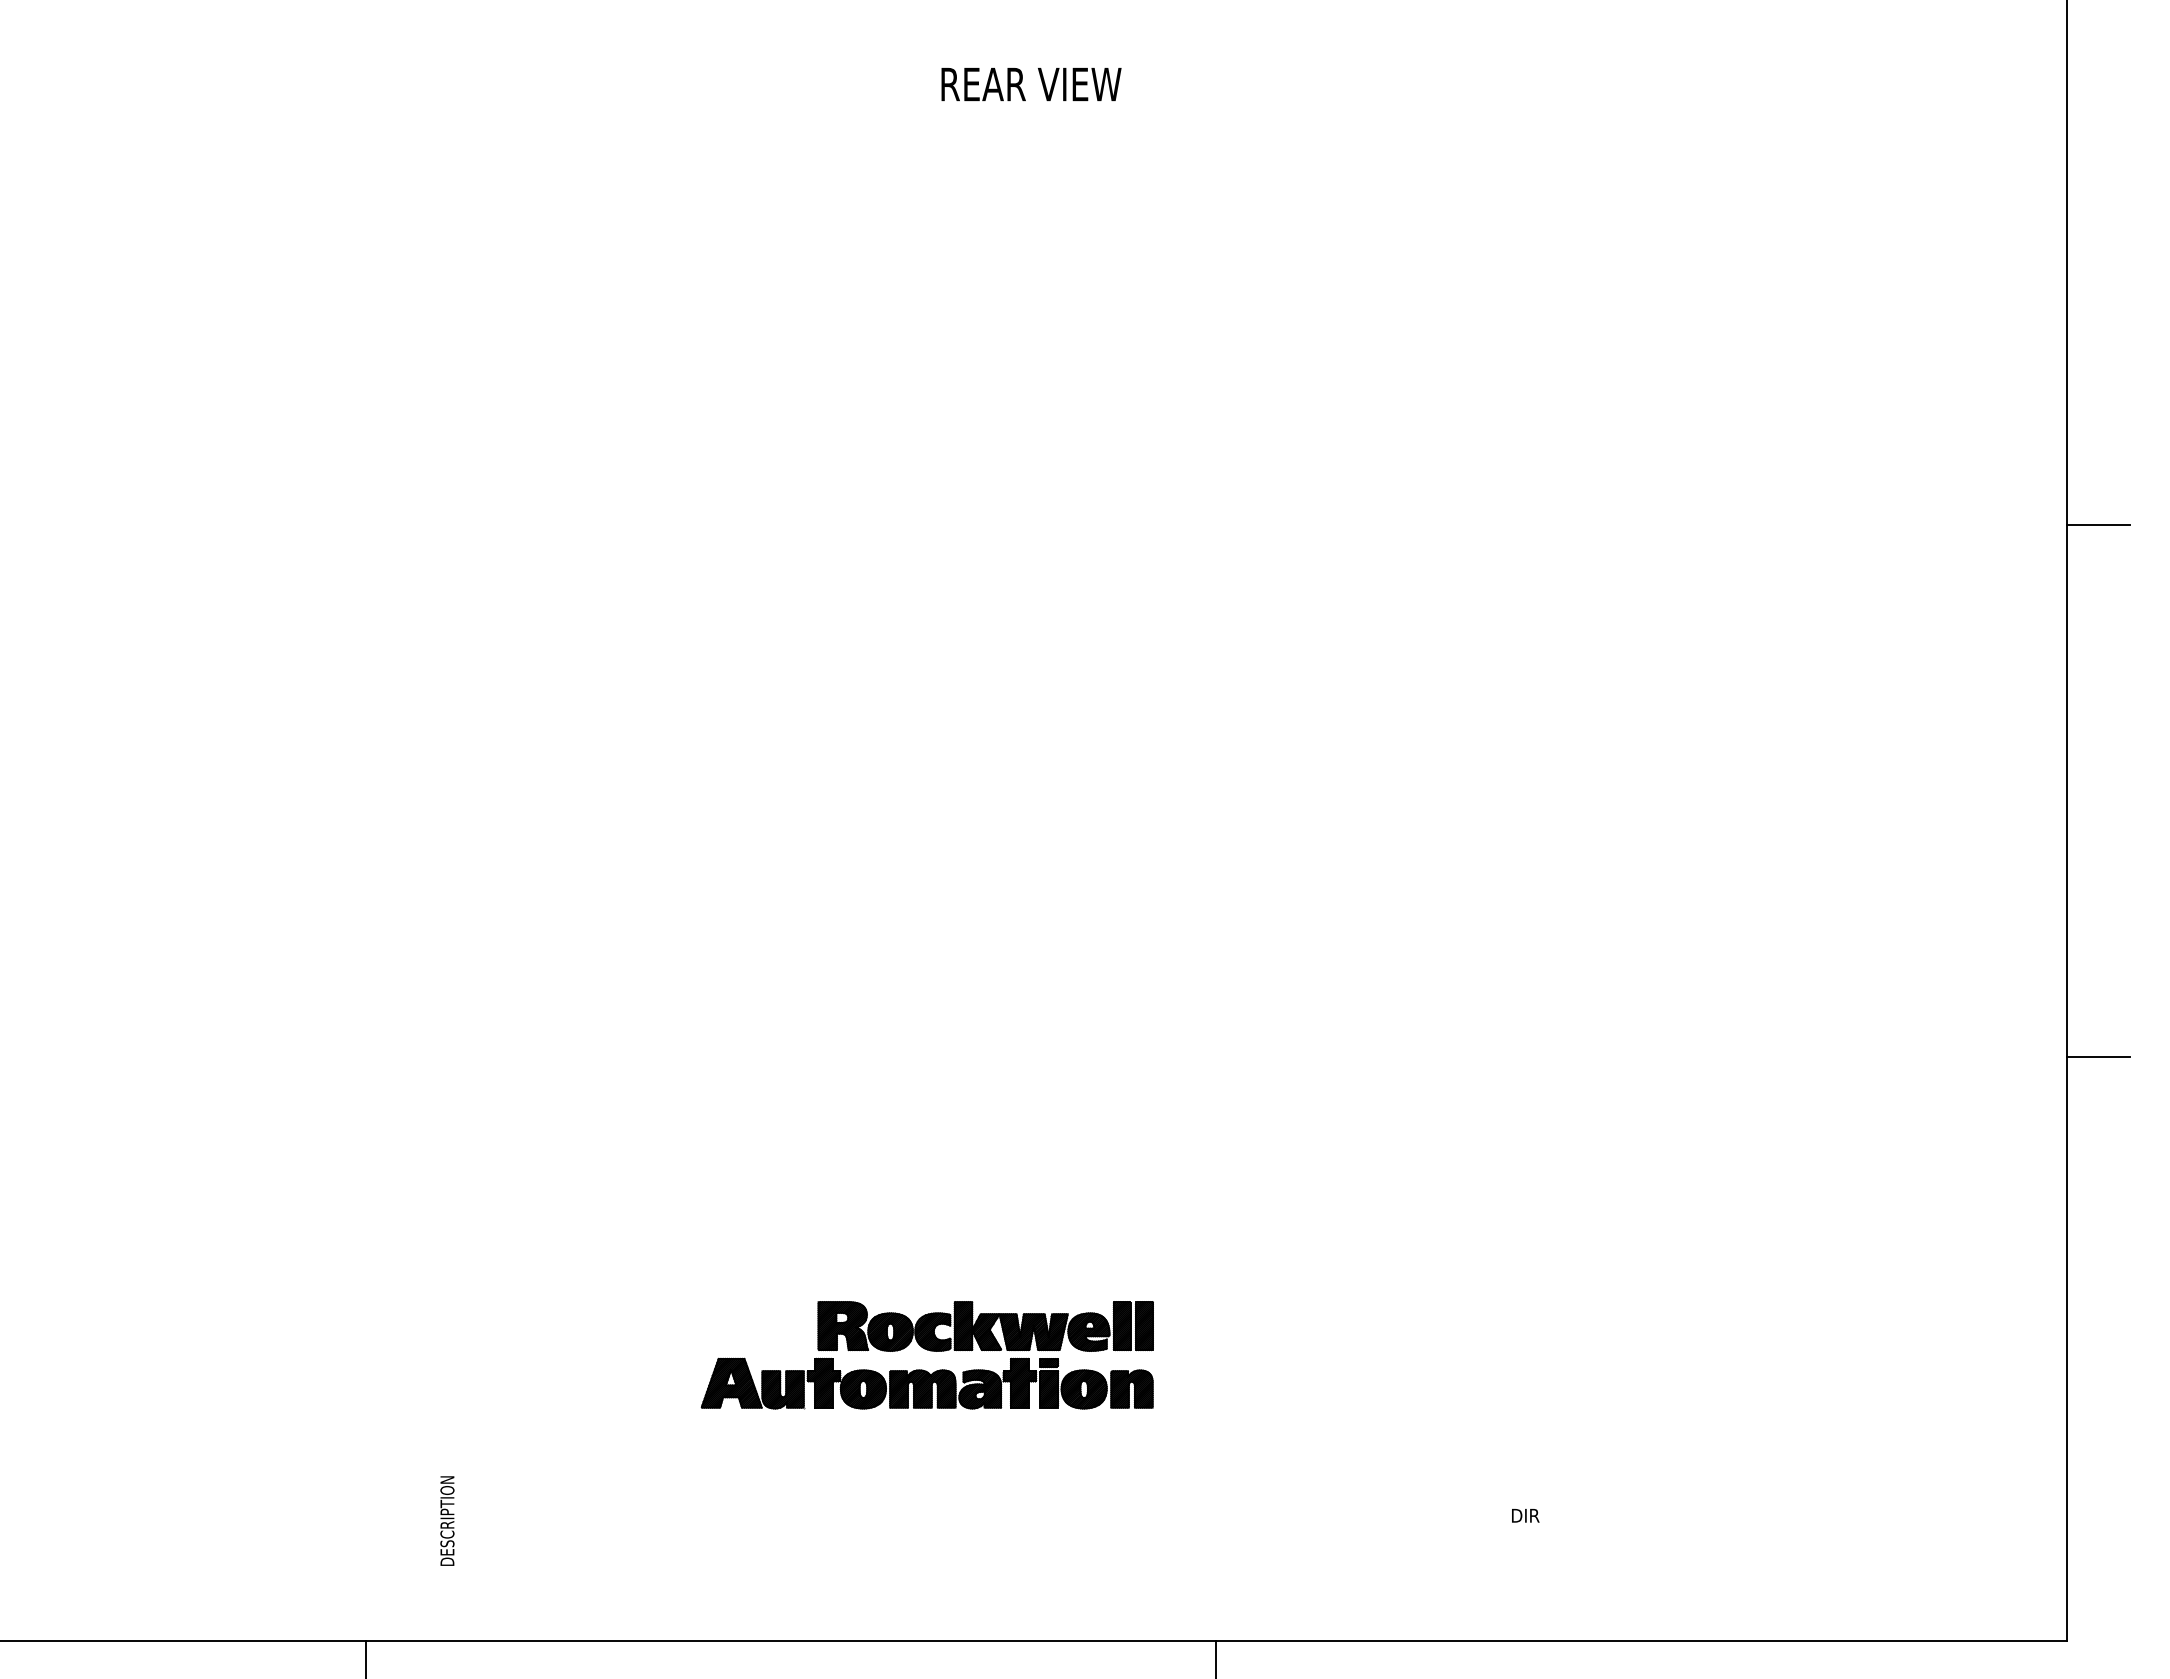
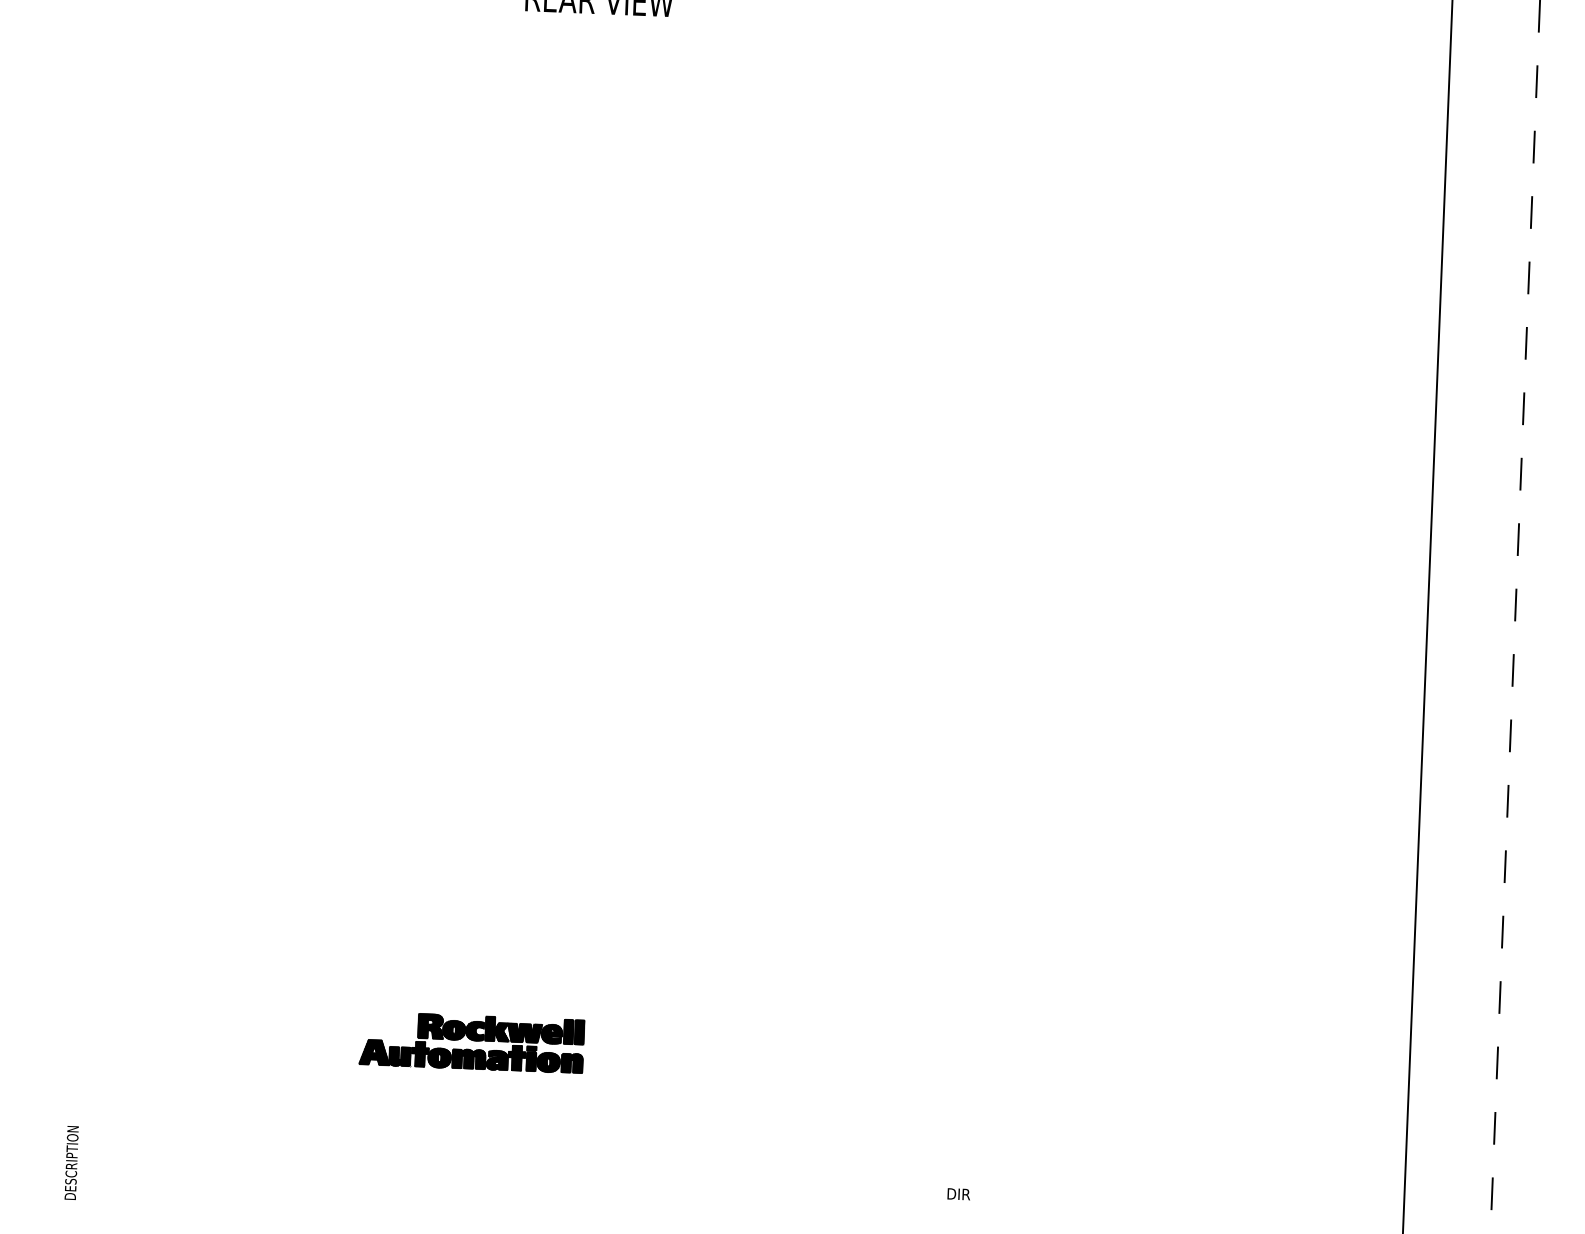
line: (2098, 525) -> (1462, 398), removed
line: (2098, 1056) -> (1445, 835), removed
part: (926, 1355) -> (471, 1042), size x0.6

